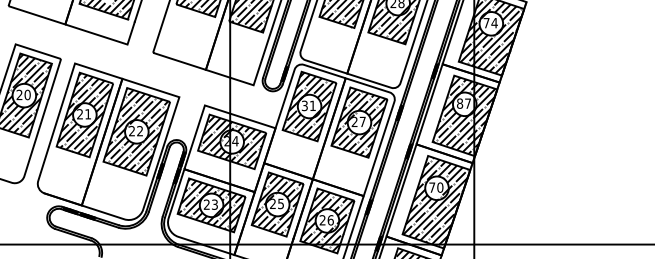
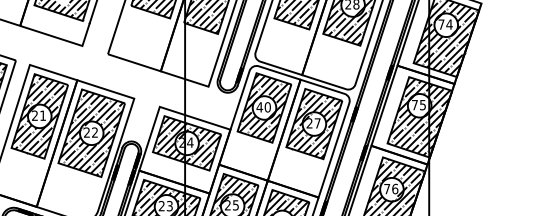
text: (463, 103) -> (418, 104), 87 -> 75
text: (308, 105) -> (263, 106), 31 -> 40
text: (440, 187) -> (395, 188), 70 -> 76

